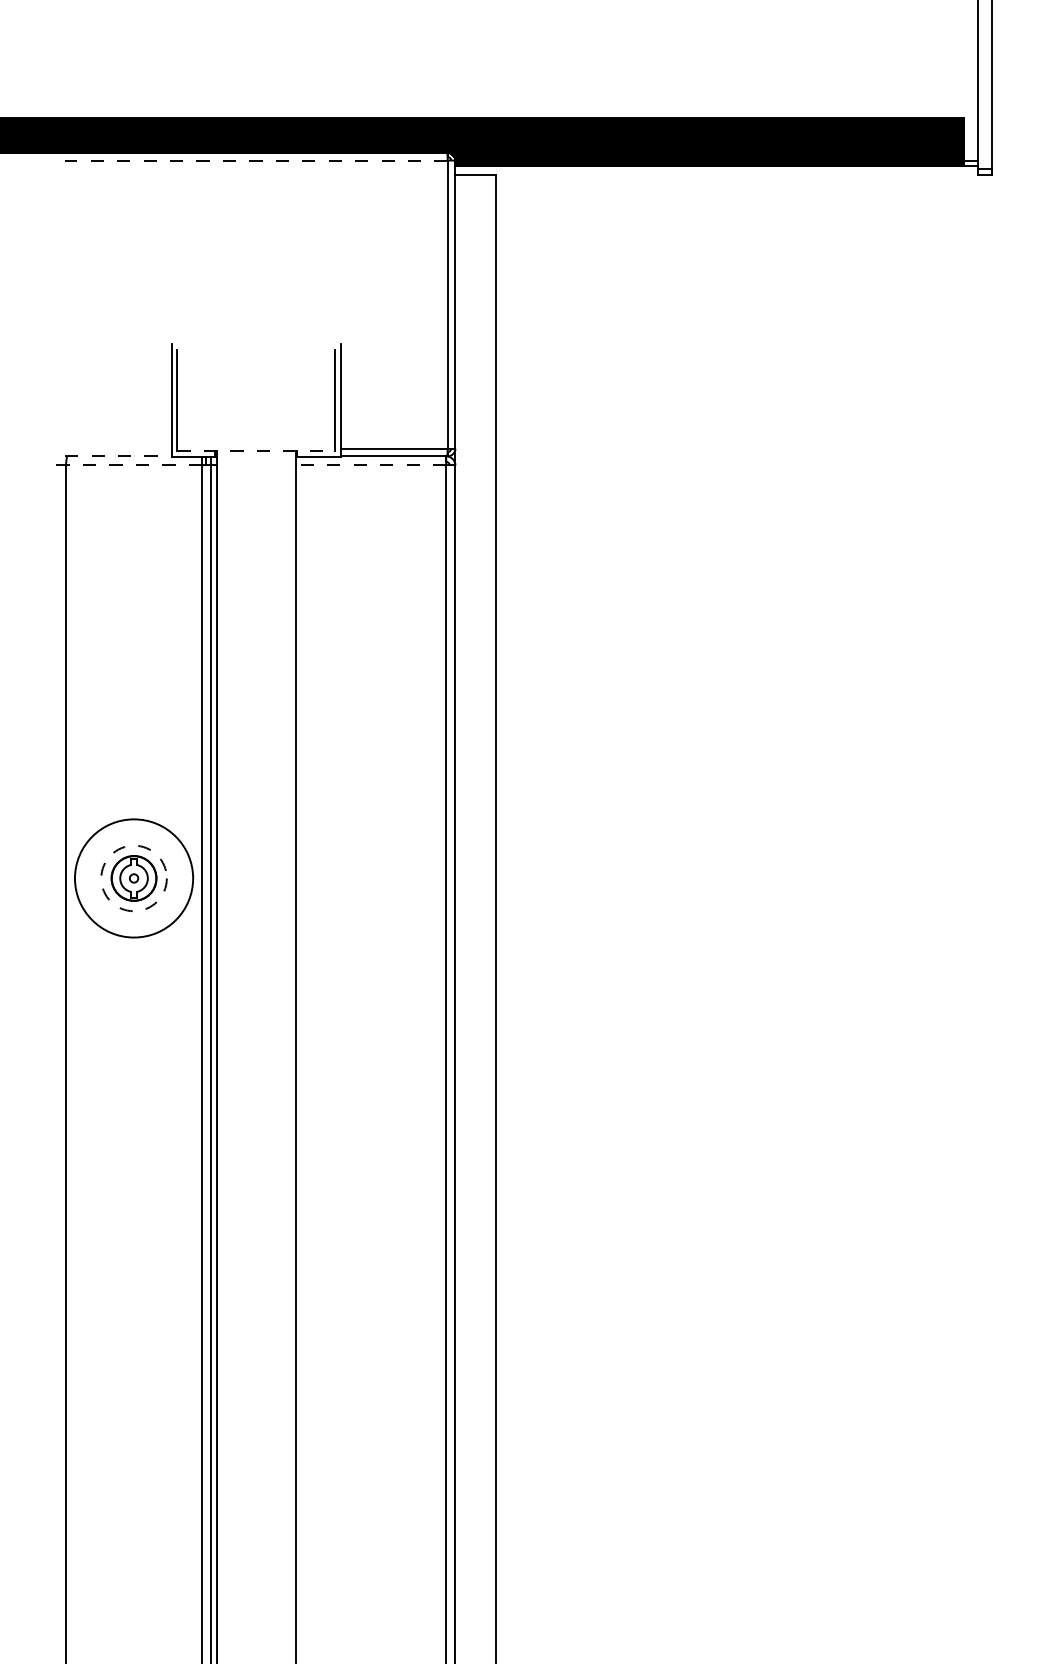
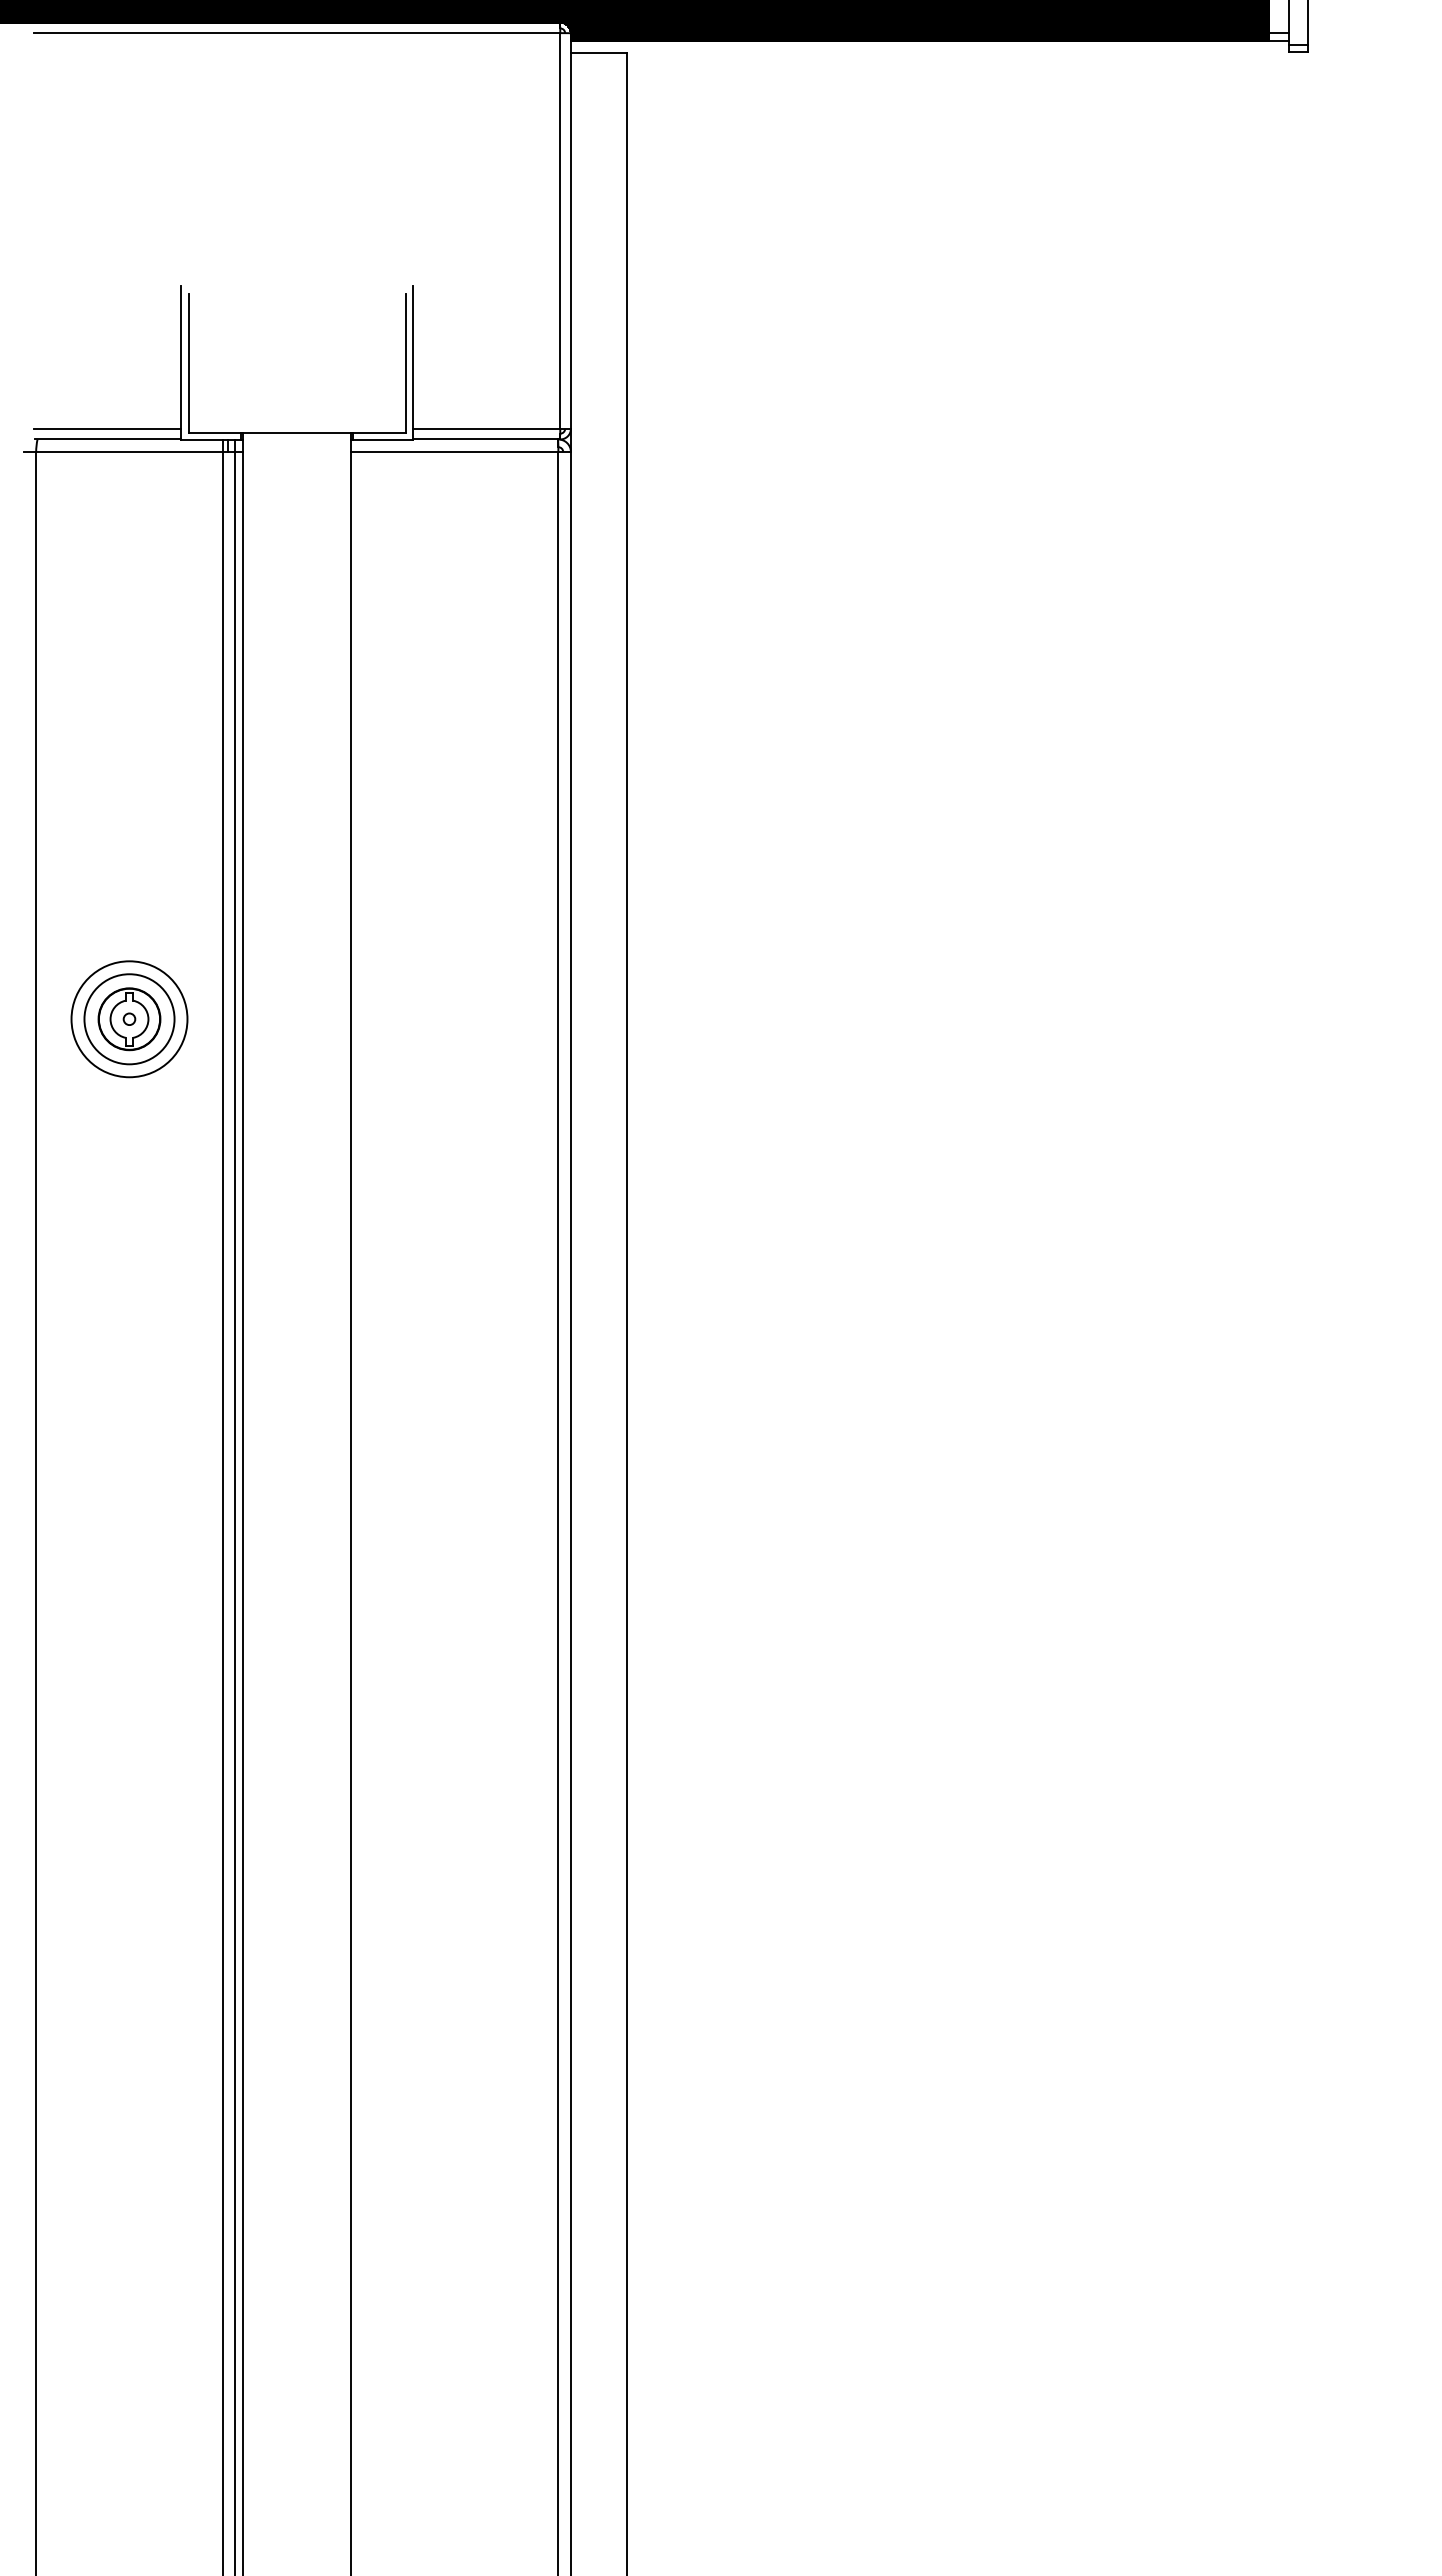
line: (255, 160) -> (296, 33), dashed -> solid
line: (118, 448) -> (107, 428), added
line: (256, 451) -> (297, 432), dashed -> solid
line: (118, 456) -> (108, 439), dashed -> solid
line: (134, 465) -> (129, 452), dashed -> solid
line: (370, 465) -> (454, 452), dashed -> solid
circle: (134, 878) -> (129, 1019), dashed -> solid
circle: (134, 878) -> (129, 1019), size x0.71

